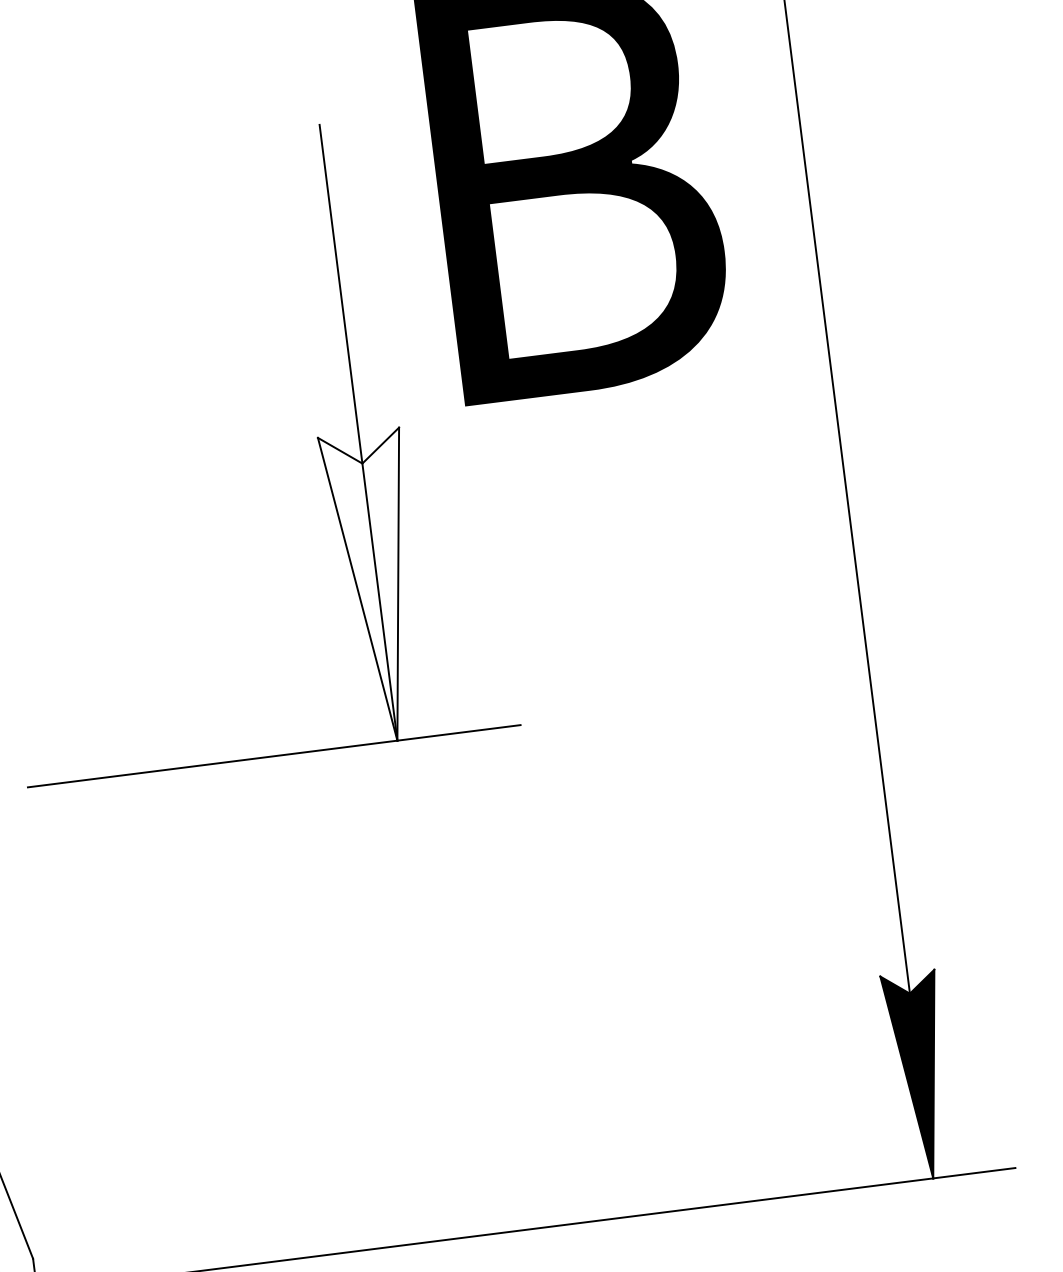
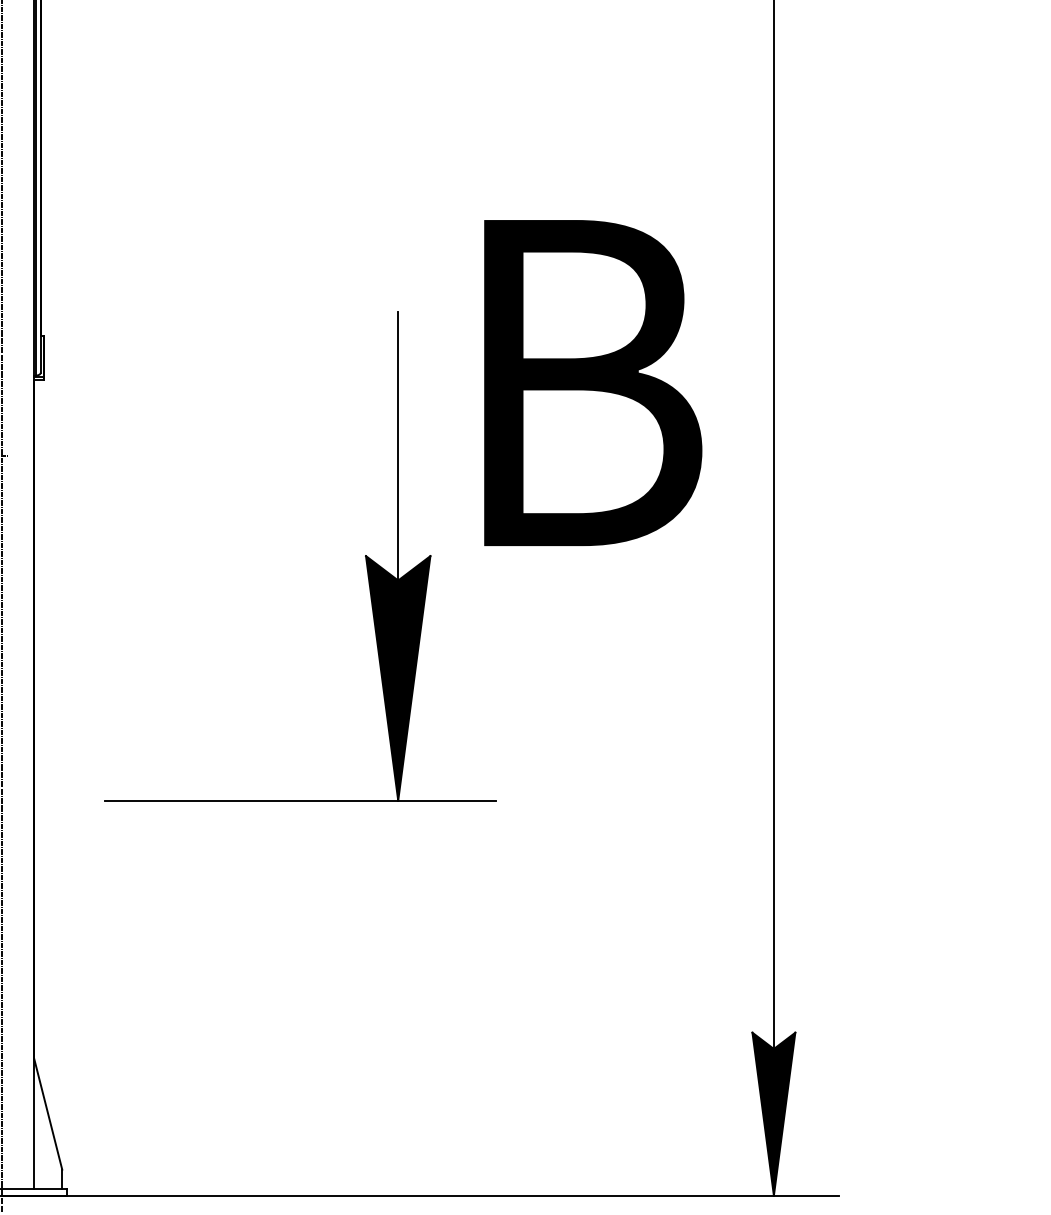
fill: (378, 586) -> (398, 678), added

